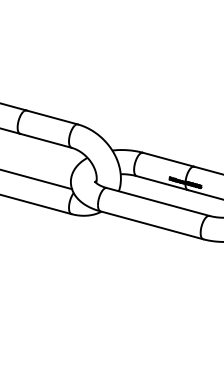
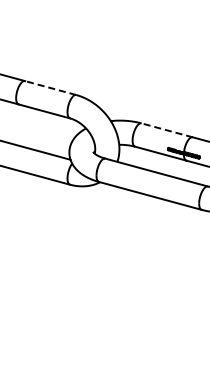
line: (52, 117) -> (51, 88), solid -> dashed
line: (168, 159) -> (167, 130), solid -> dashed

